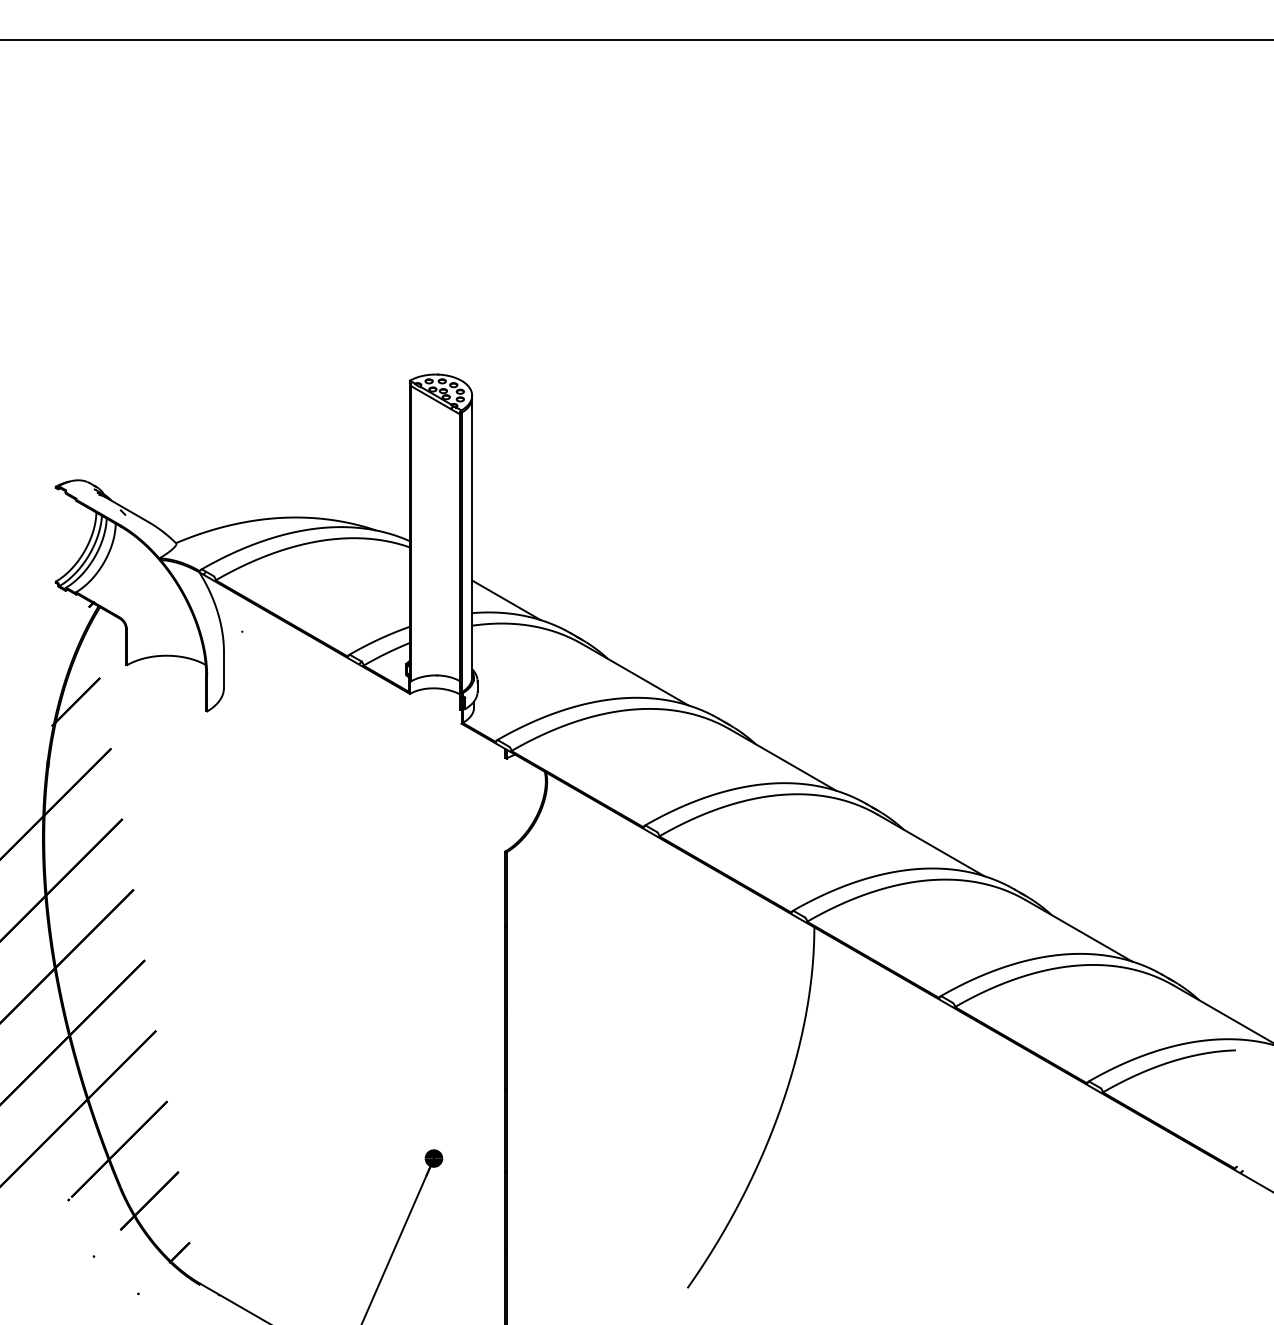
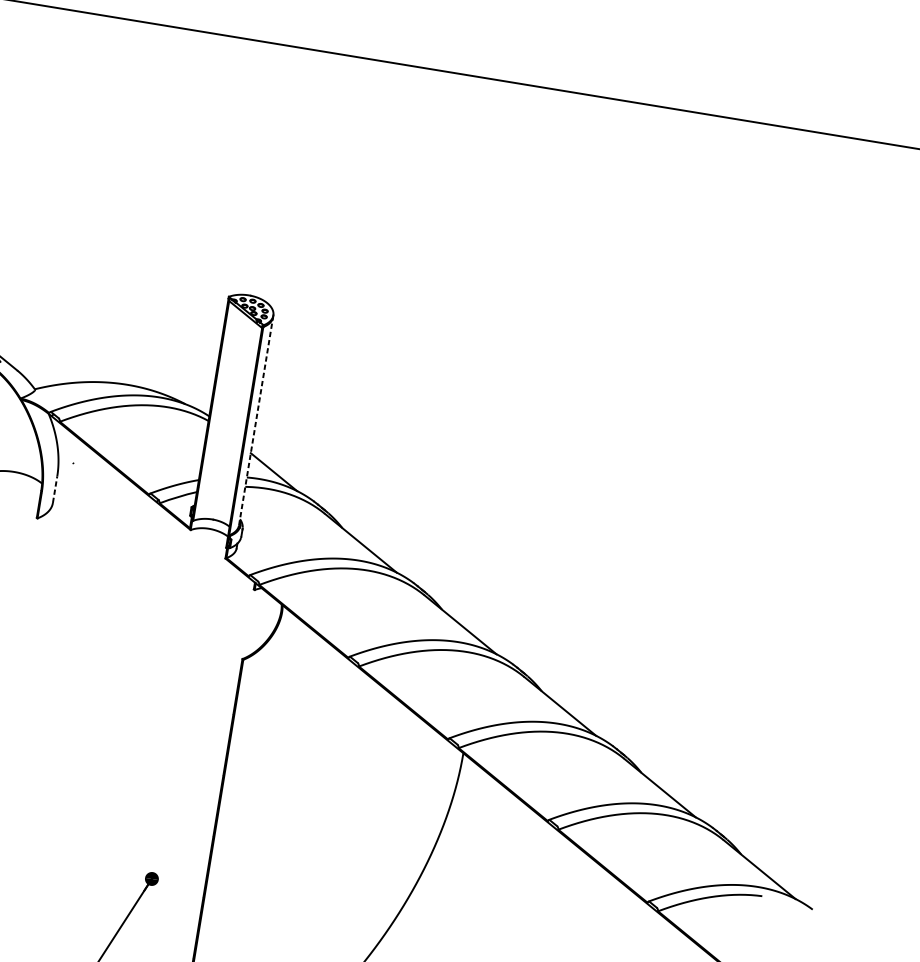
line: (472, 537) -> (256, 421), solid -> dashed
line: (223, 670) -> (54, 489), solid -> dashed

